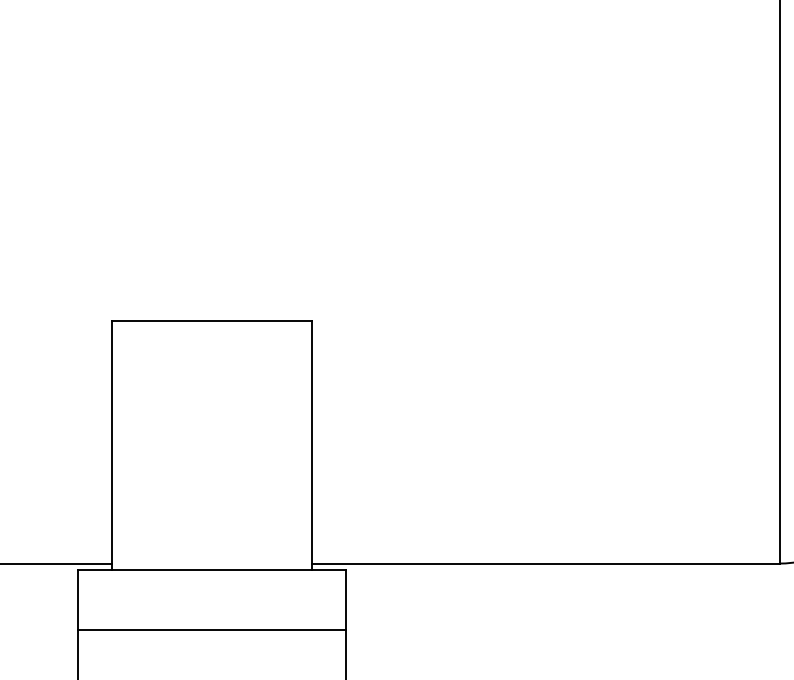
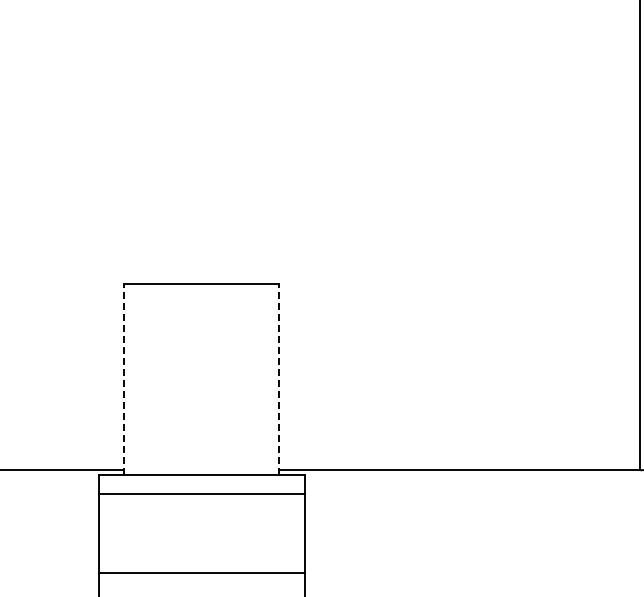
line: (111, 445) -> (124, 379), solid -> dashed
line: (312, 445) -> (279, 379), solid -> dashed
line: (211, 630) -> (201, 493), moved

